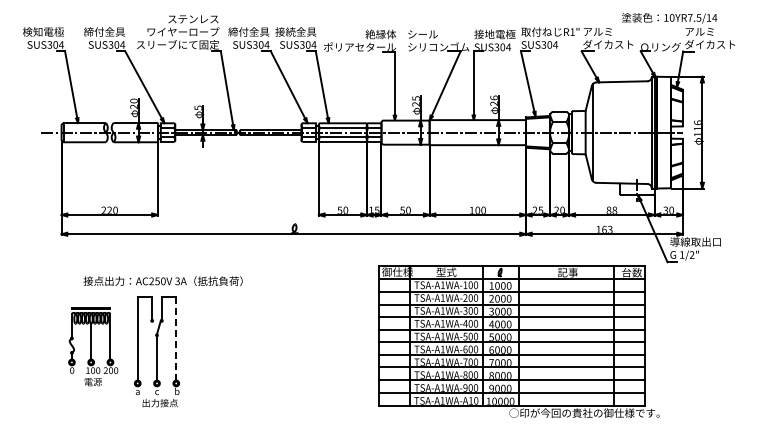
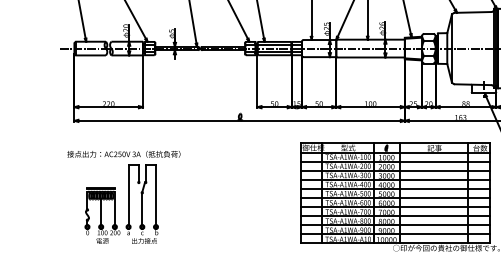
text: (162, 280) -> (123, 153), moved
line: (176, 338) -> (156, 195), dashed -> solid
part: (93, 346) -> (102, 215), moved

